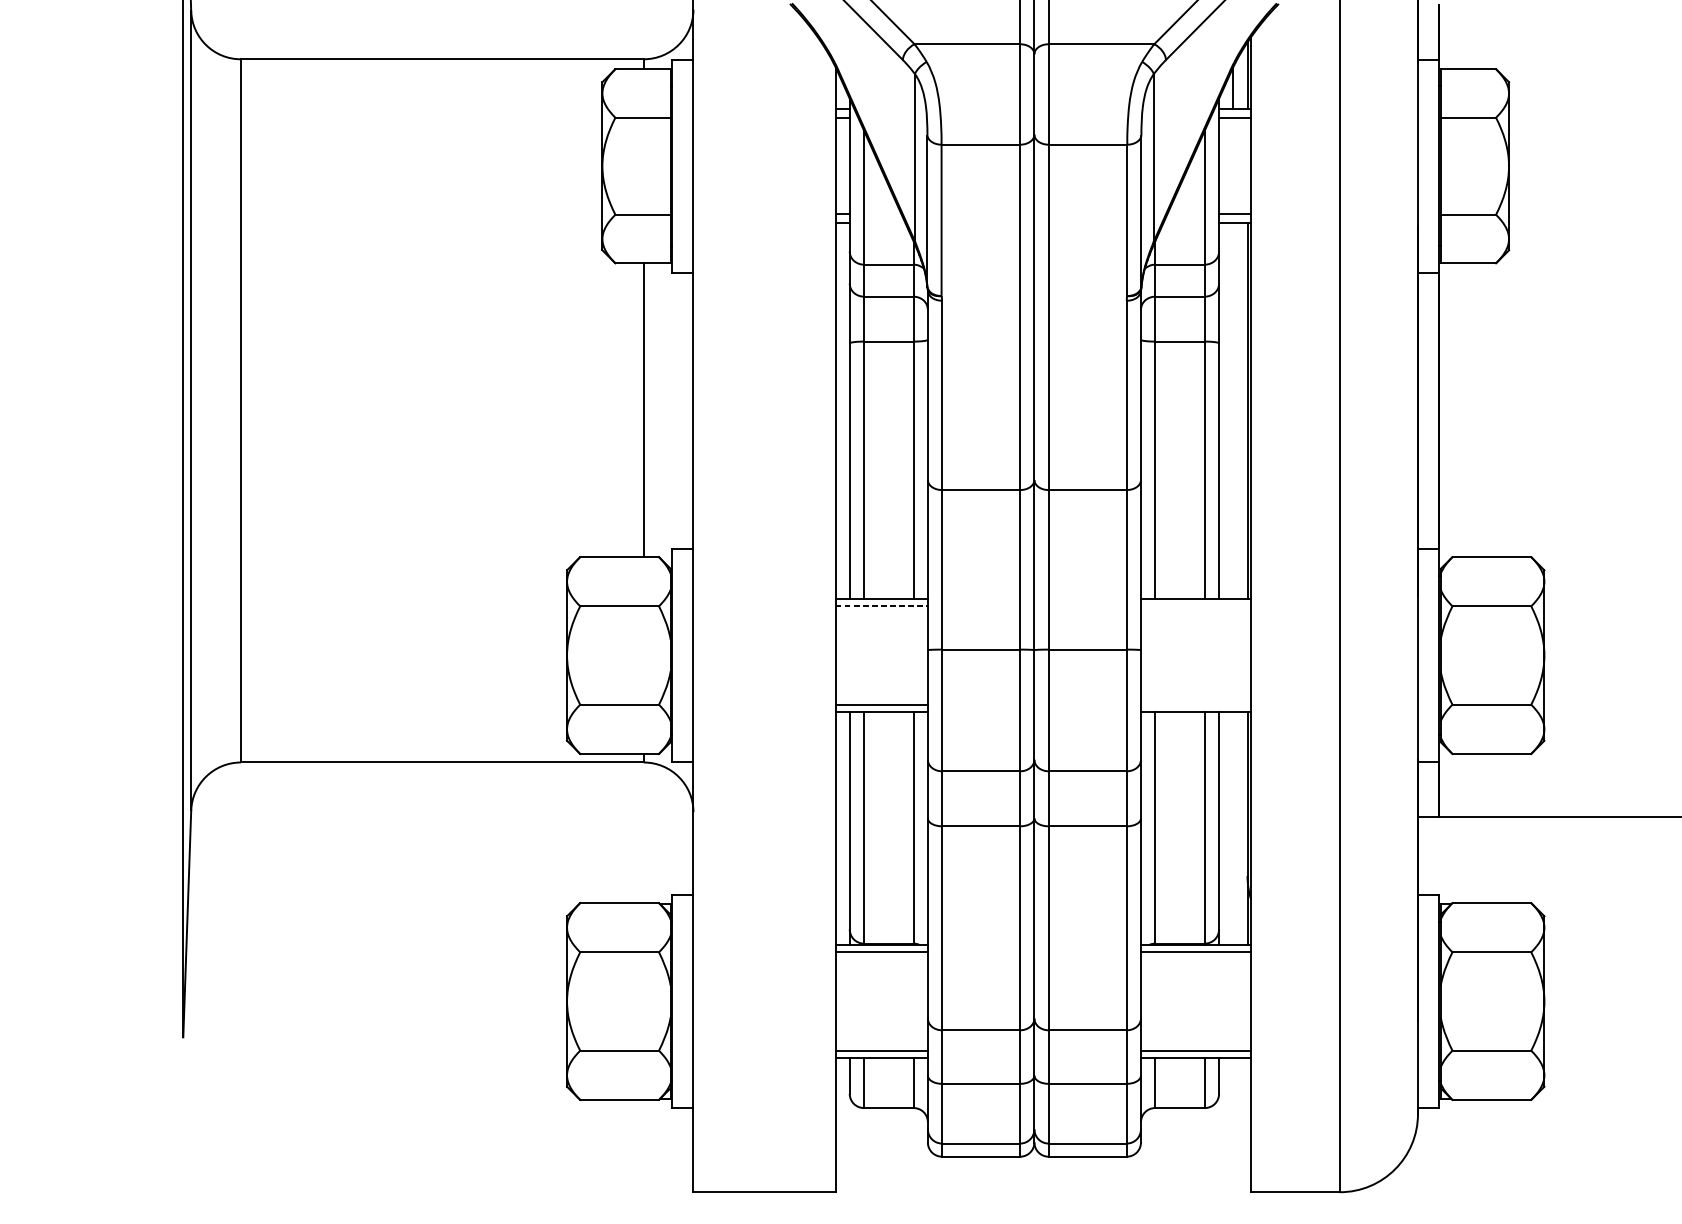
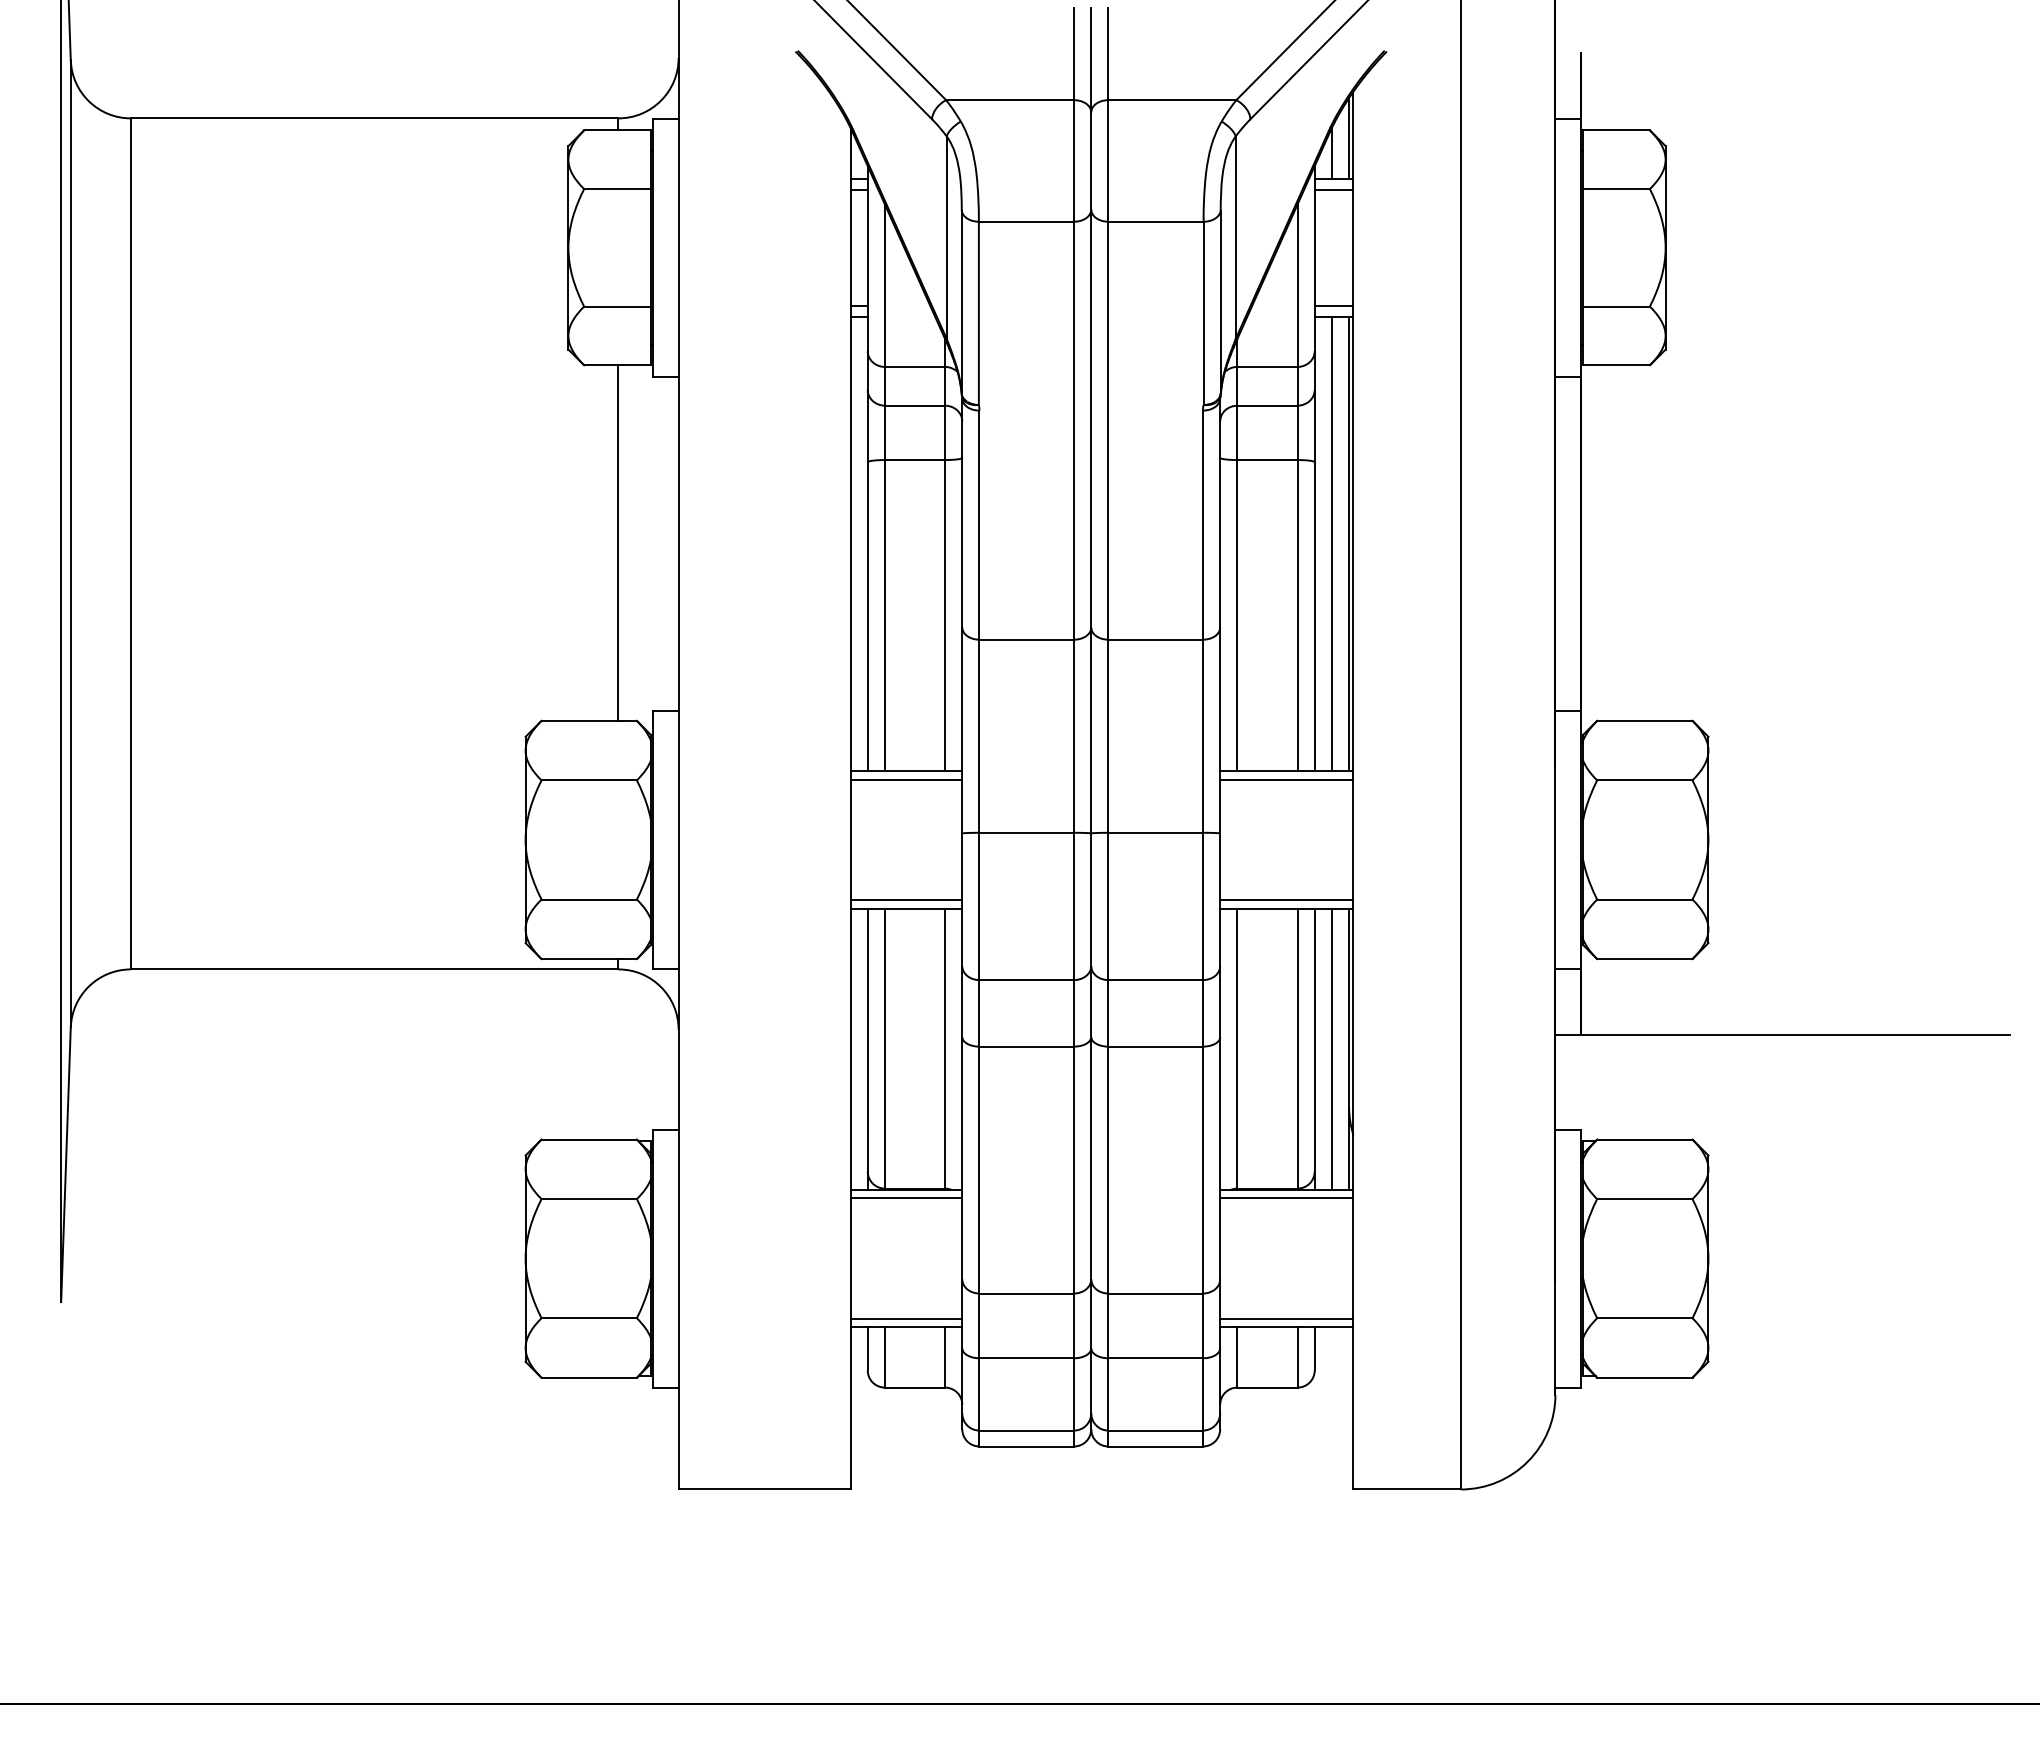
line: (1232, 410) -> (1331, 543), added
line: (881, 605) -> (906, 779), dashed -> solid
line: (1195, 605) -> (1286, 779), added
line: (1195, 705) -> (1286, 900), added
line: (1232, 827) -> (1331, 1048), added

